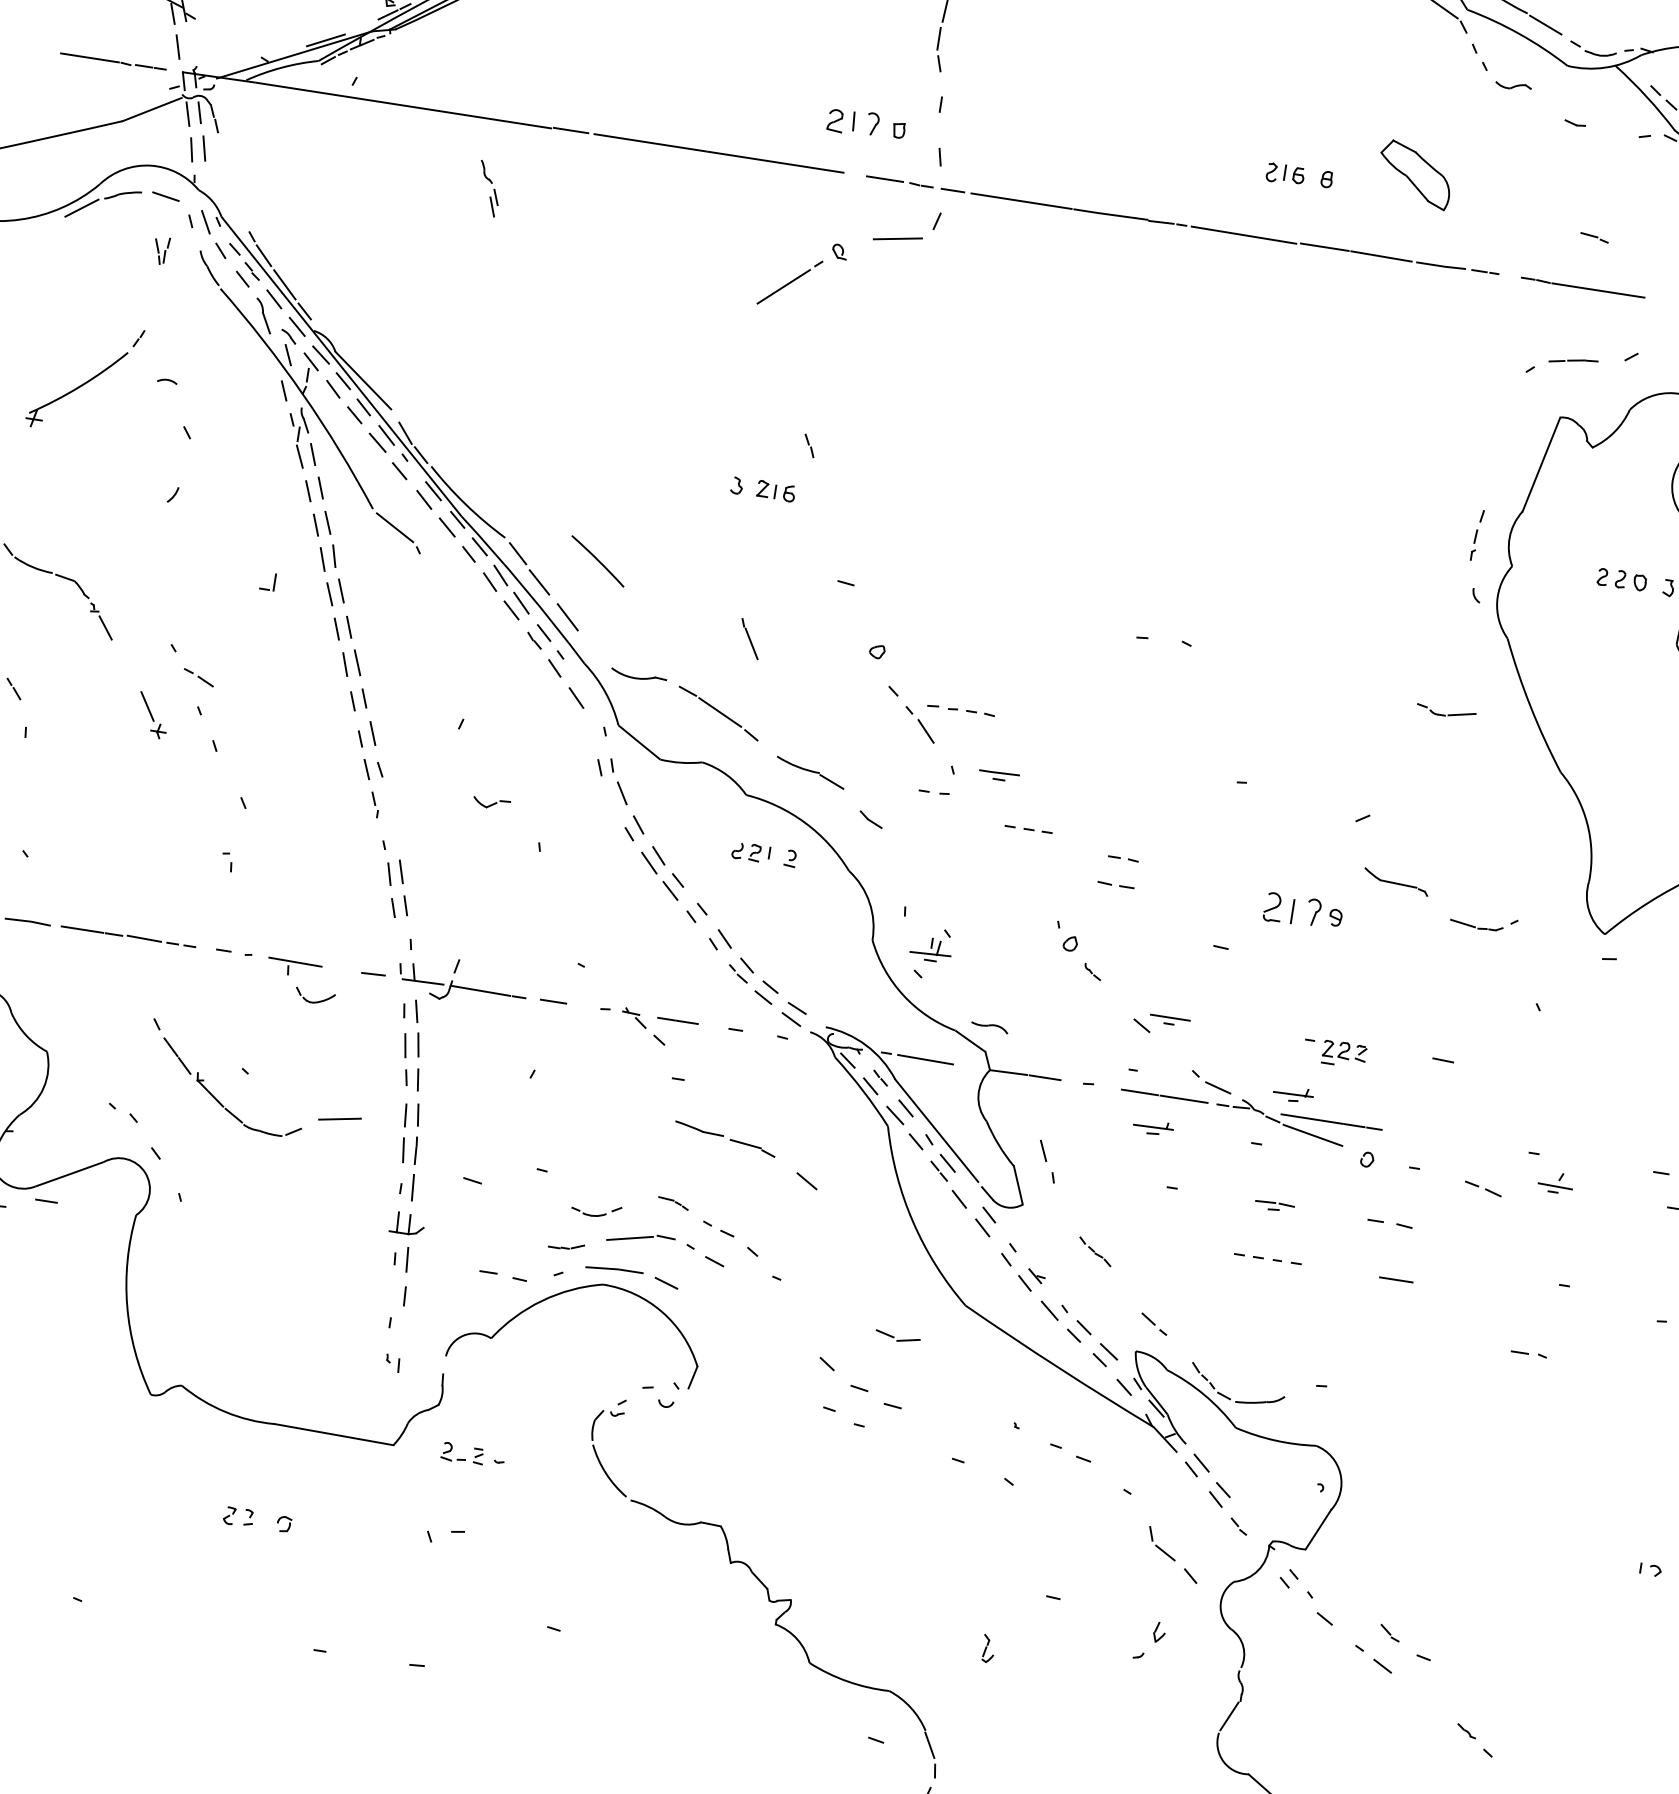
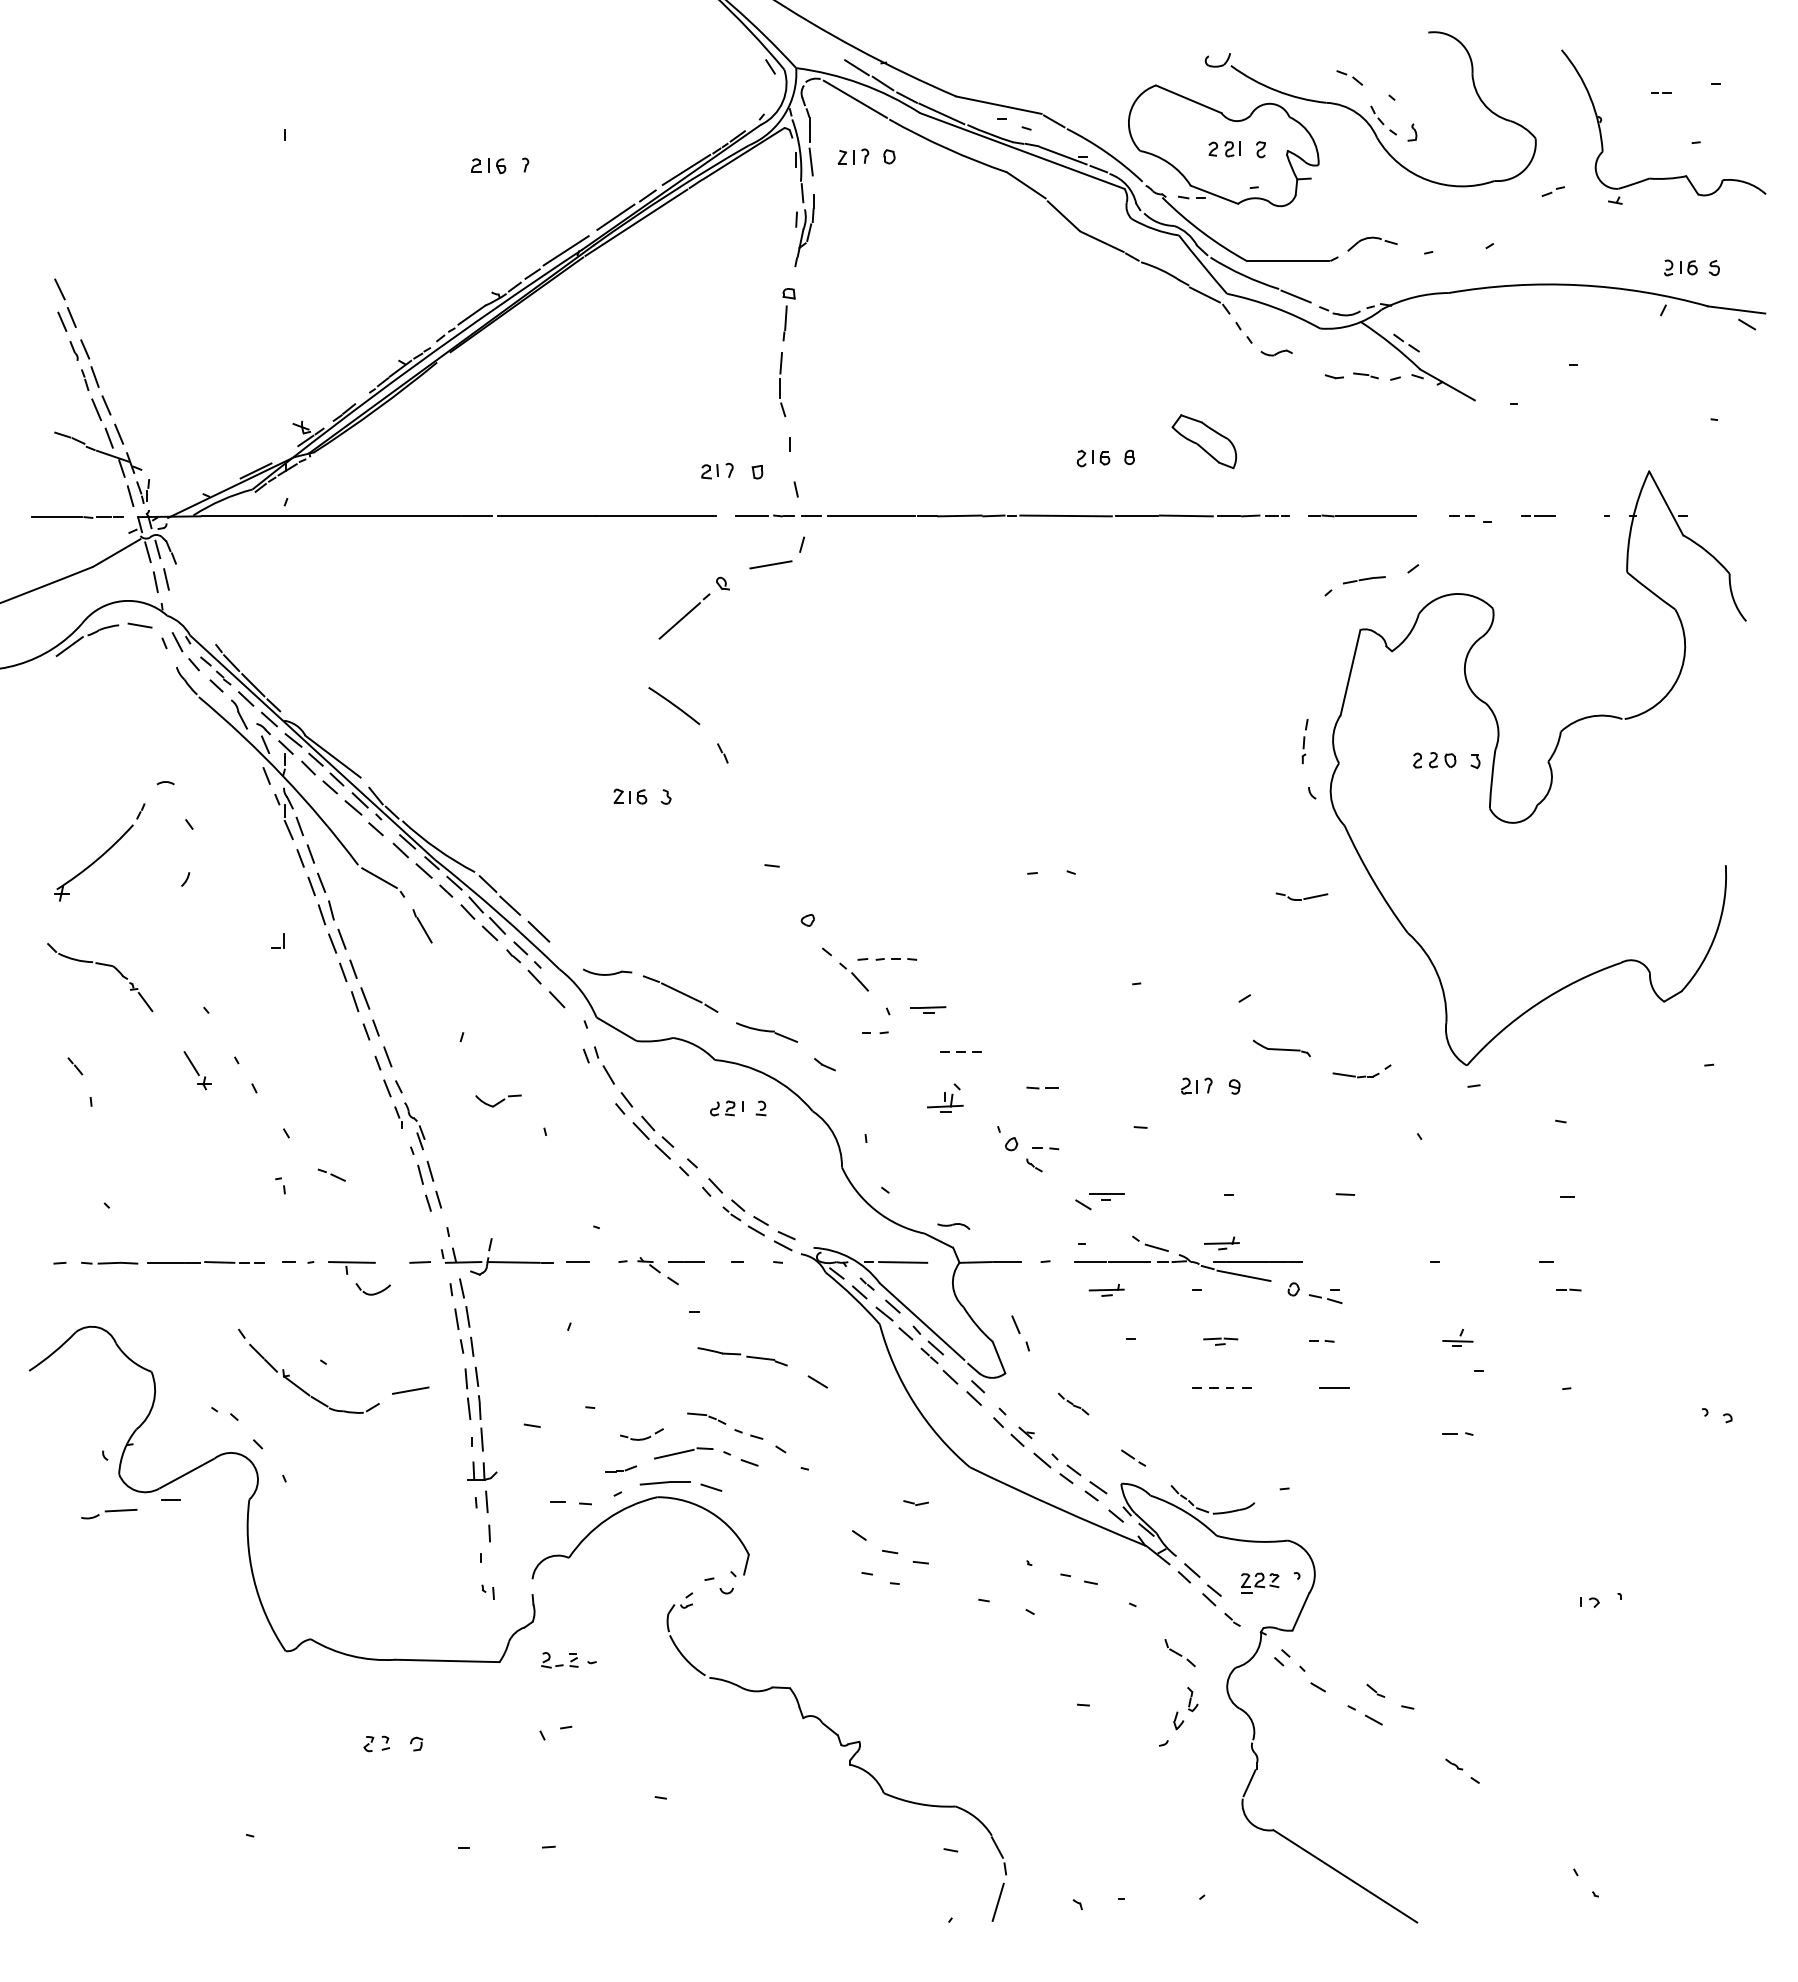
part: (853, 121) -> (717, 470), size x0.71
part: (488, 189) -> (414, 1126), moved
part: (1594, 237) -> (1365, 375), moved
part: (161, 250) -> (143, 491), moved
part: (84, 378) -> (99, 852), moved
part: (776, 491) -> (630, 796), moved
line: (598, 561) -> (674, 706), moved
part: (749, 639) -> (422, 926), moved
part: (198, 676) -> (331, 1174), moved
part: (491, 802) -> (498, 1100), size x1.43
part: (1123, 858) -> (1045, 1148), moved
part: (1292, 909) -> (1196, 1085), size x0.62
part: (932, 943) -> (945, 1097), moved
part: (1344, 1053) -> (1260, 1582), moved
part: (1555, 1181) -> (1457, 1337), moved
part: (1483, 1188) -> (1325, 1298), moved
part: (673, 1203) -> (706, 1418), size x1.43
part: (1389, 1224) -> (1321, 1341), size x0.62
part: (897, 1336) -> (915, 1502), size x0.62
part: (1172, 1555) -> (1179, 1653), size x0.62
part: (988, 1648) -> (1192, 1699), moved

